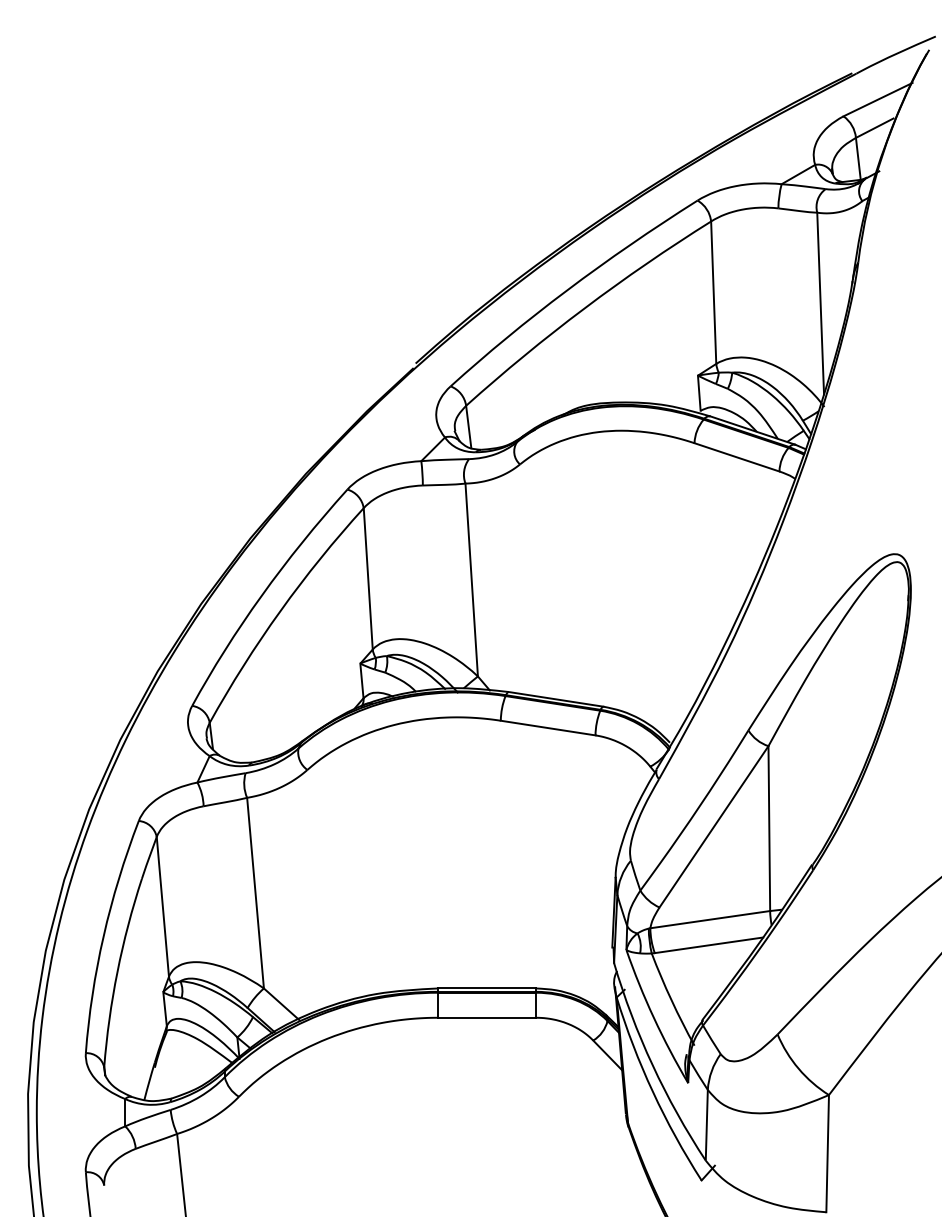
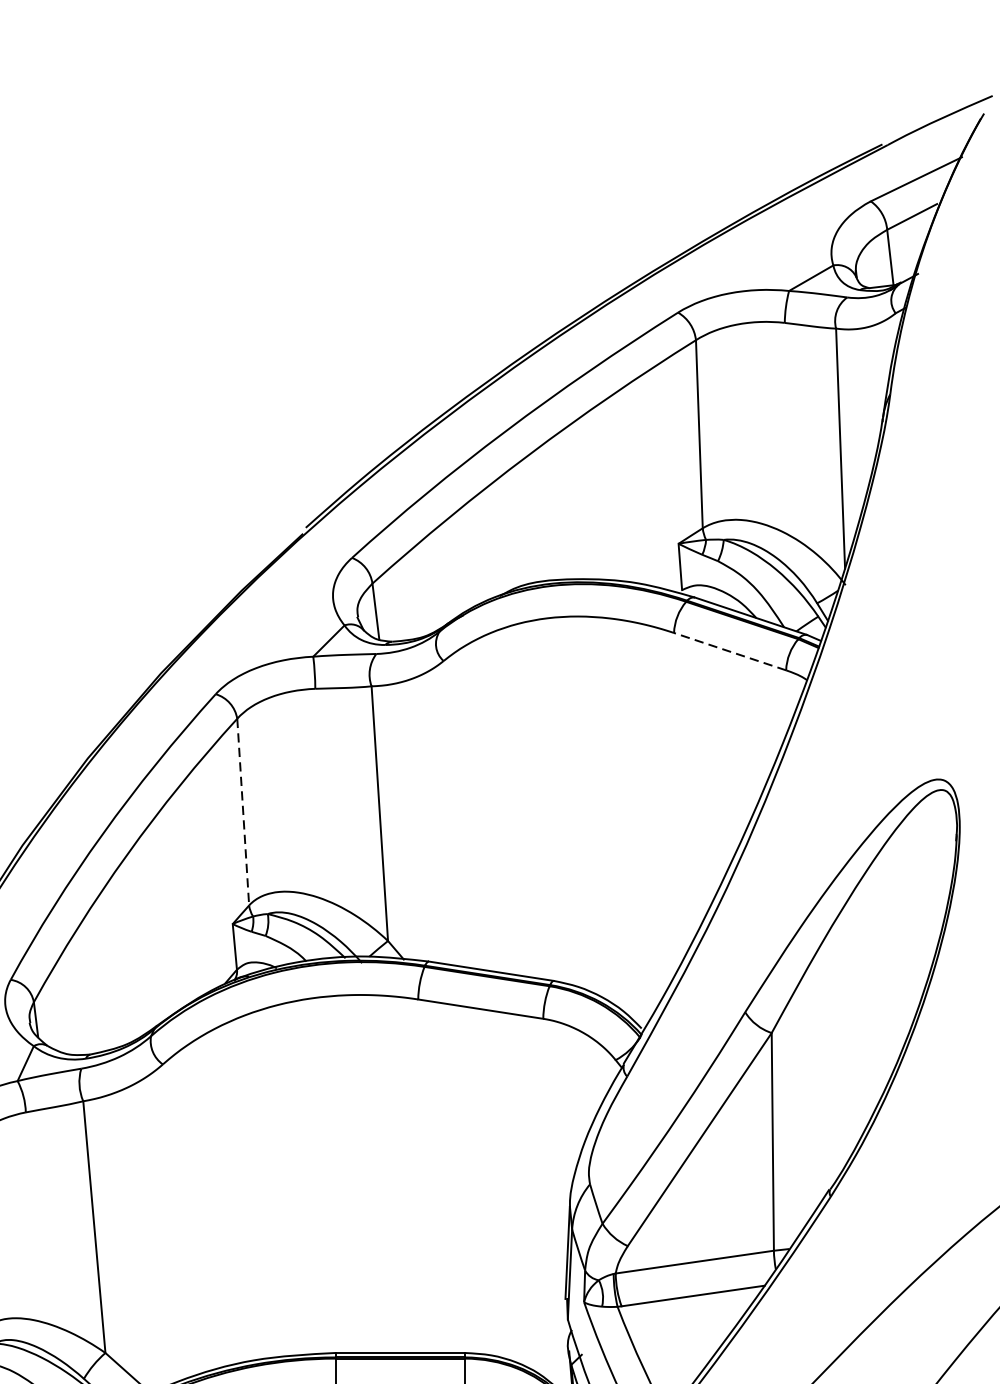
line: (736, 457) -> (729, 651), solid -> dashed
line: (368, 578) -> (243, 811), solid -> dashed

